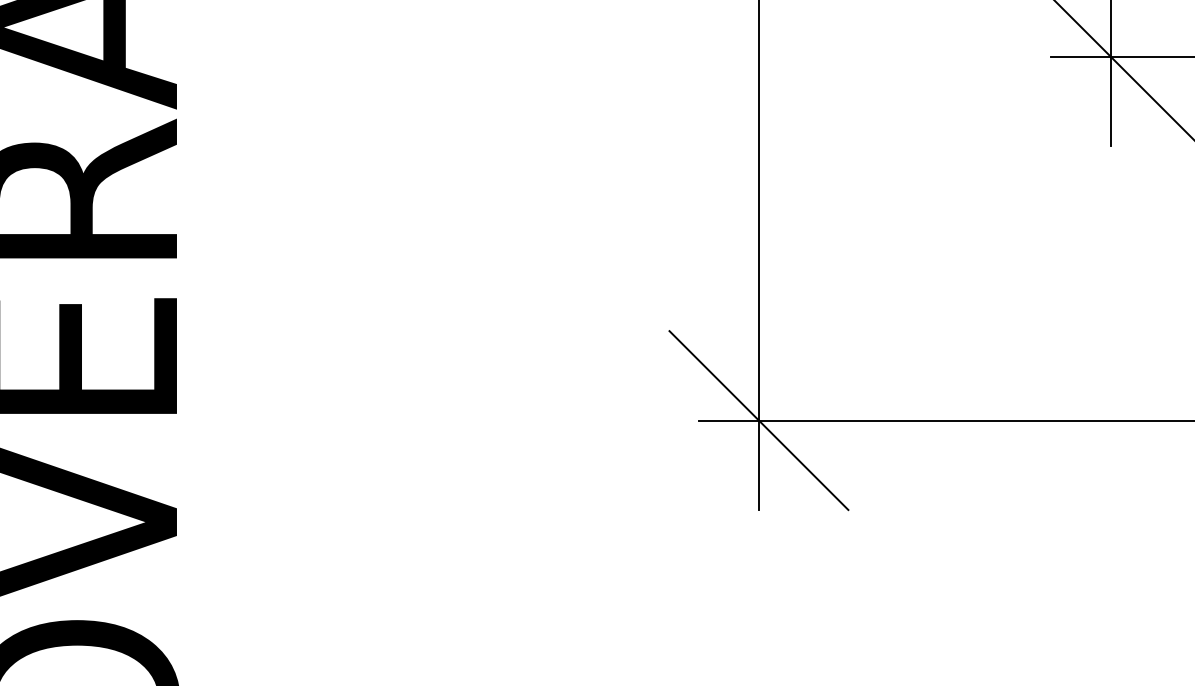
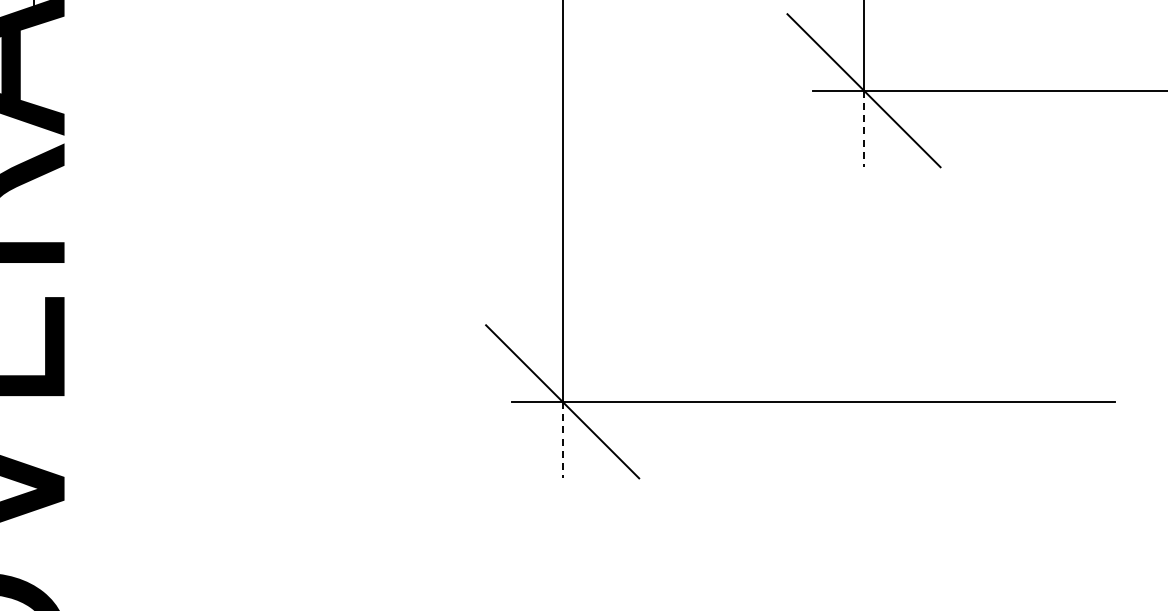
line: (1111, 102) -> (864, 129), solid -> dashed
line: (758, 465) -> (562, 440), solid -> dashed

